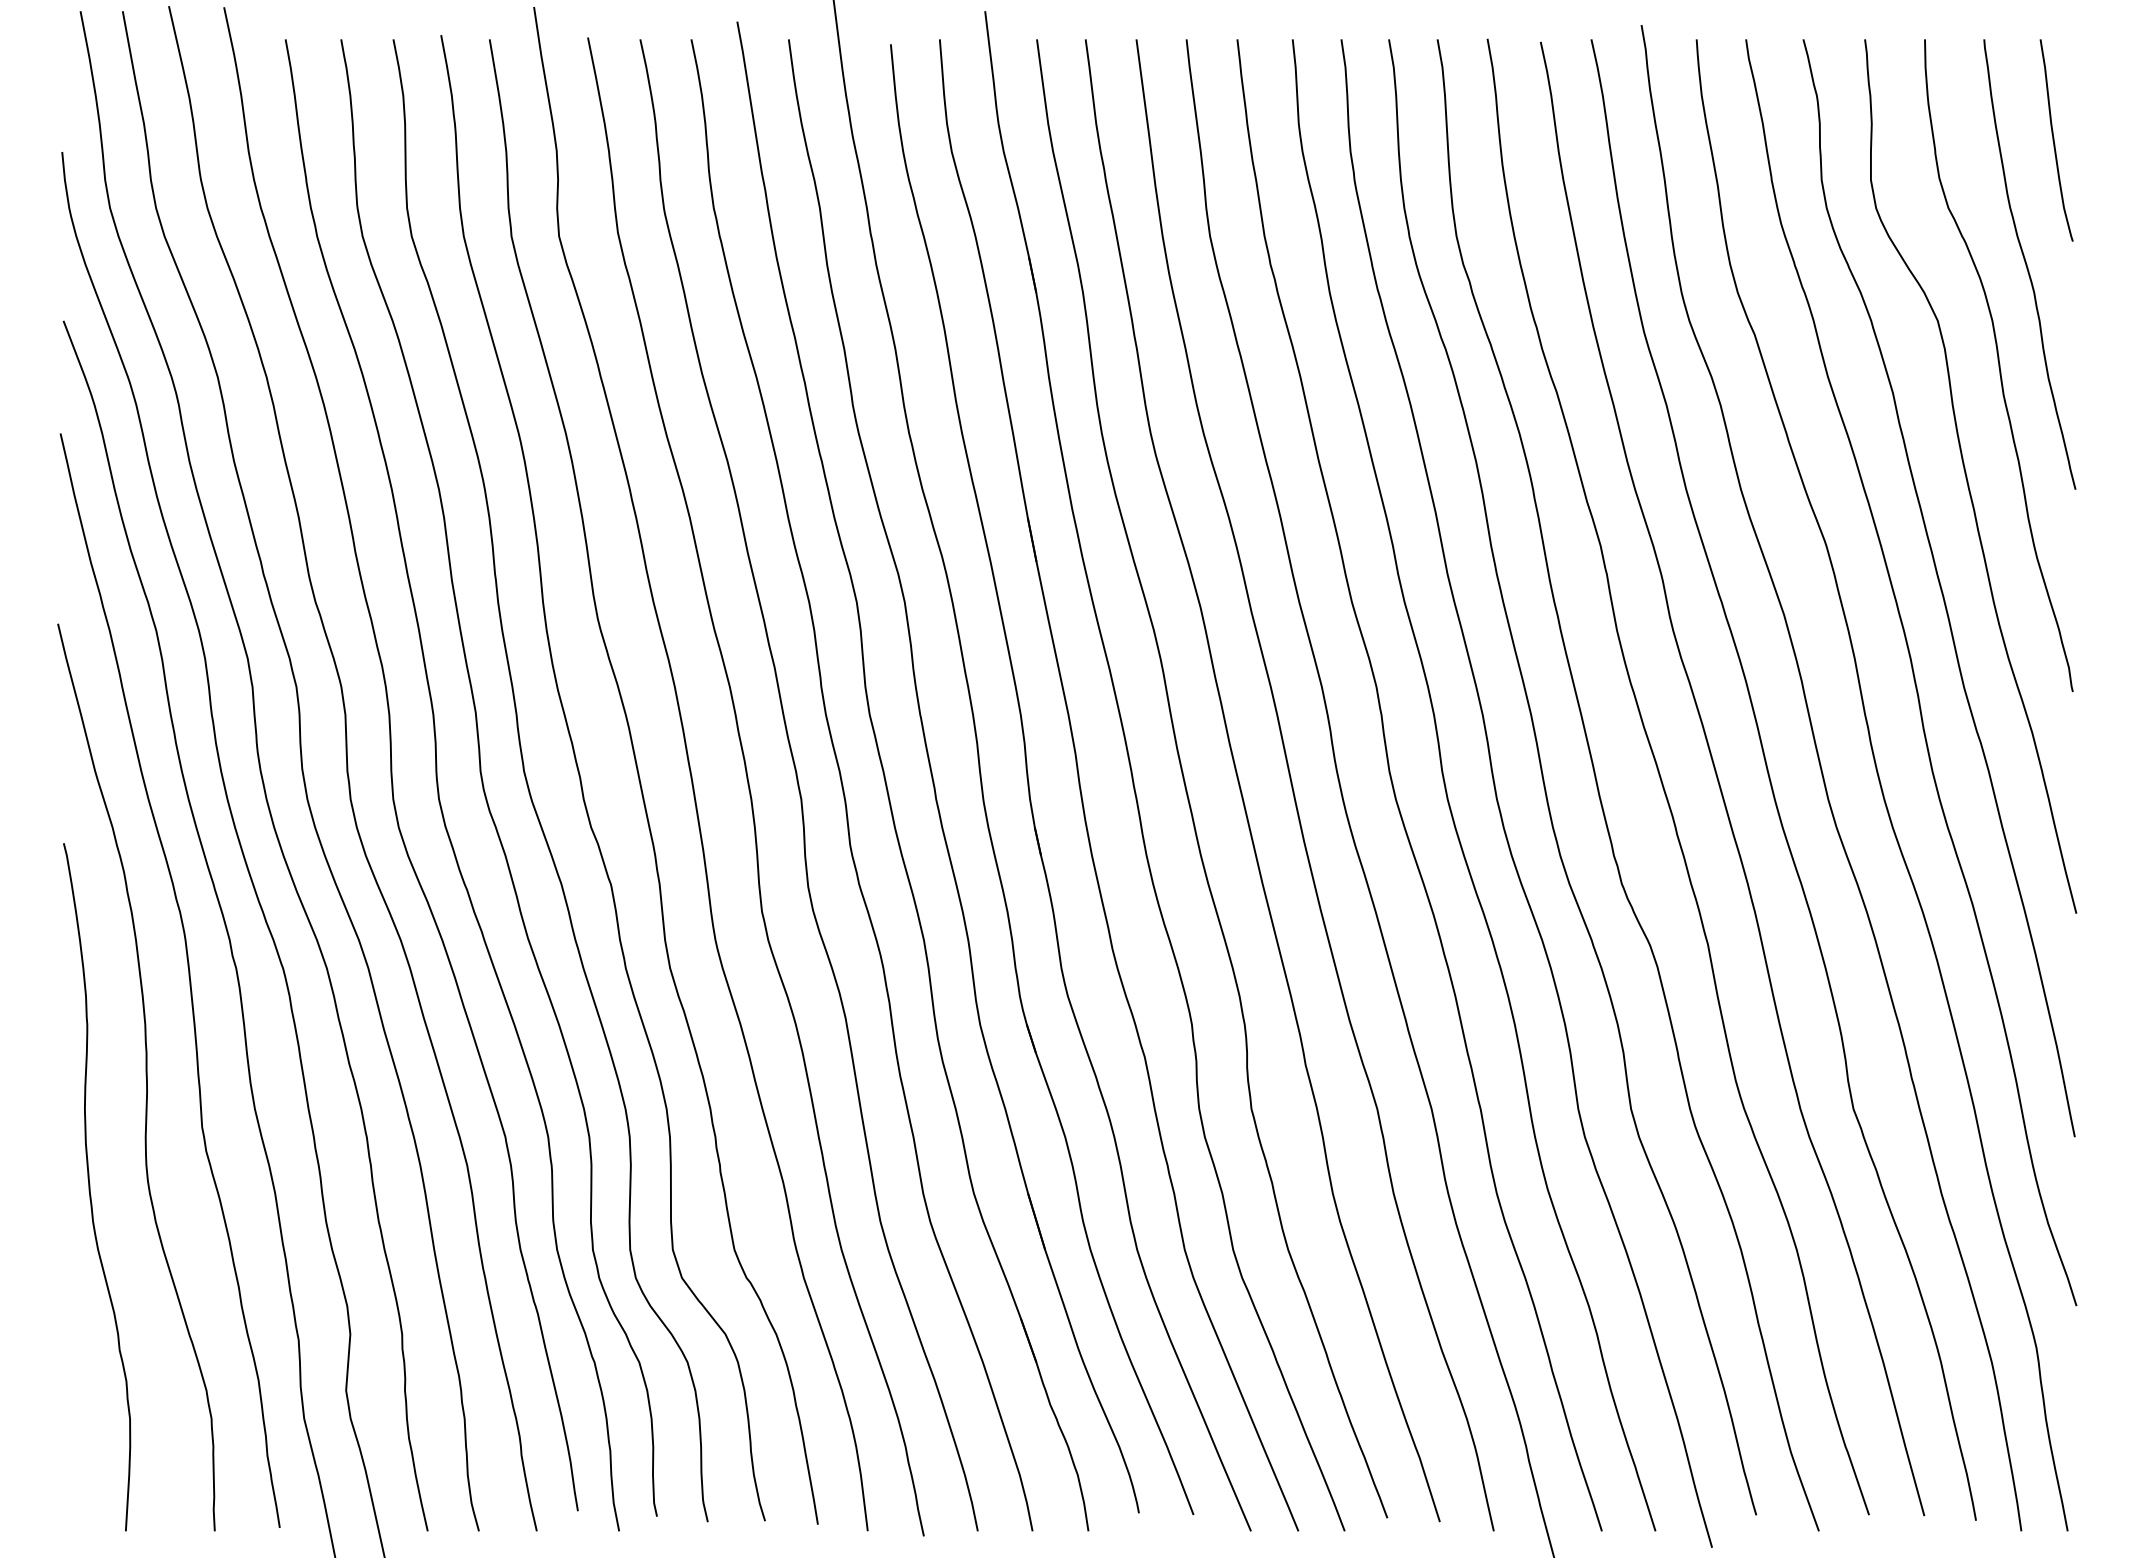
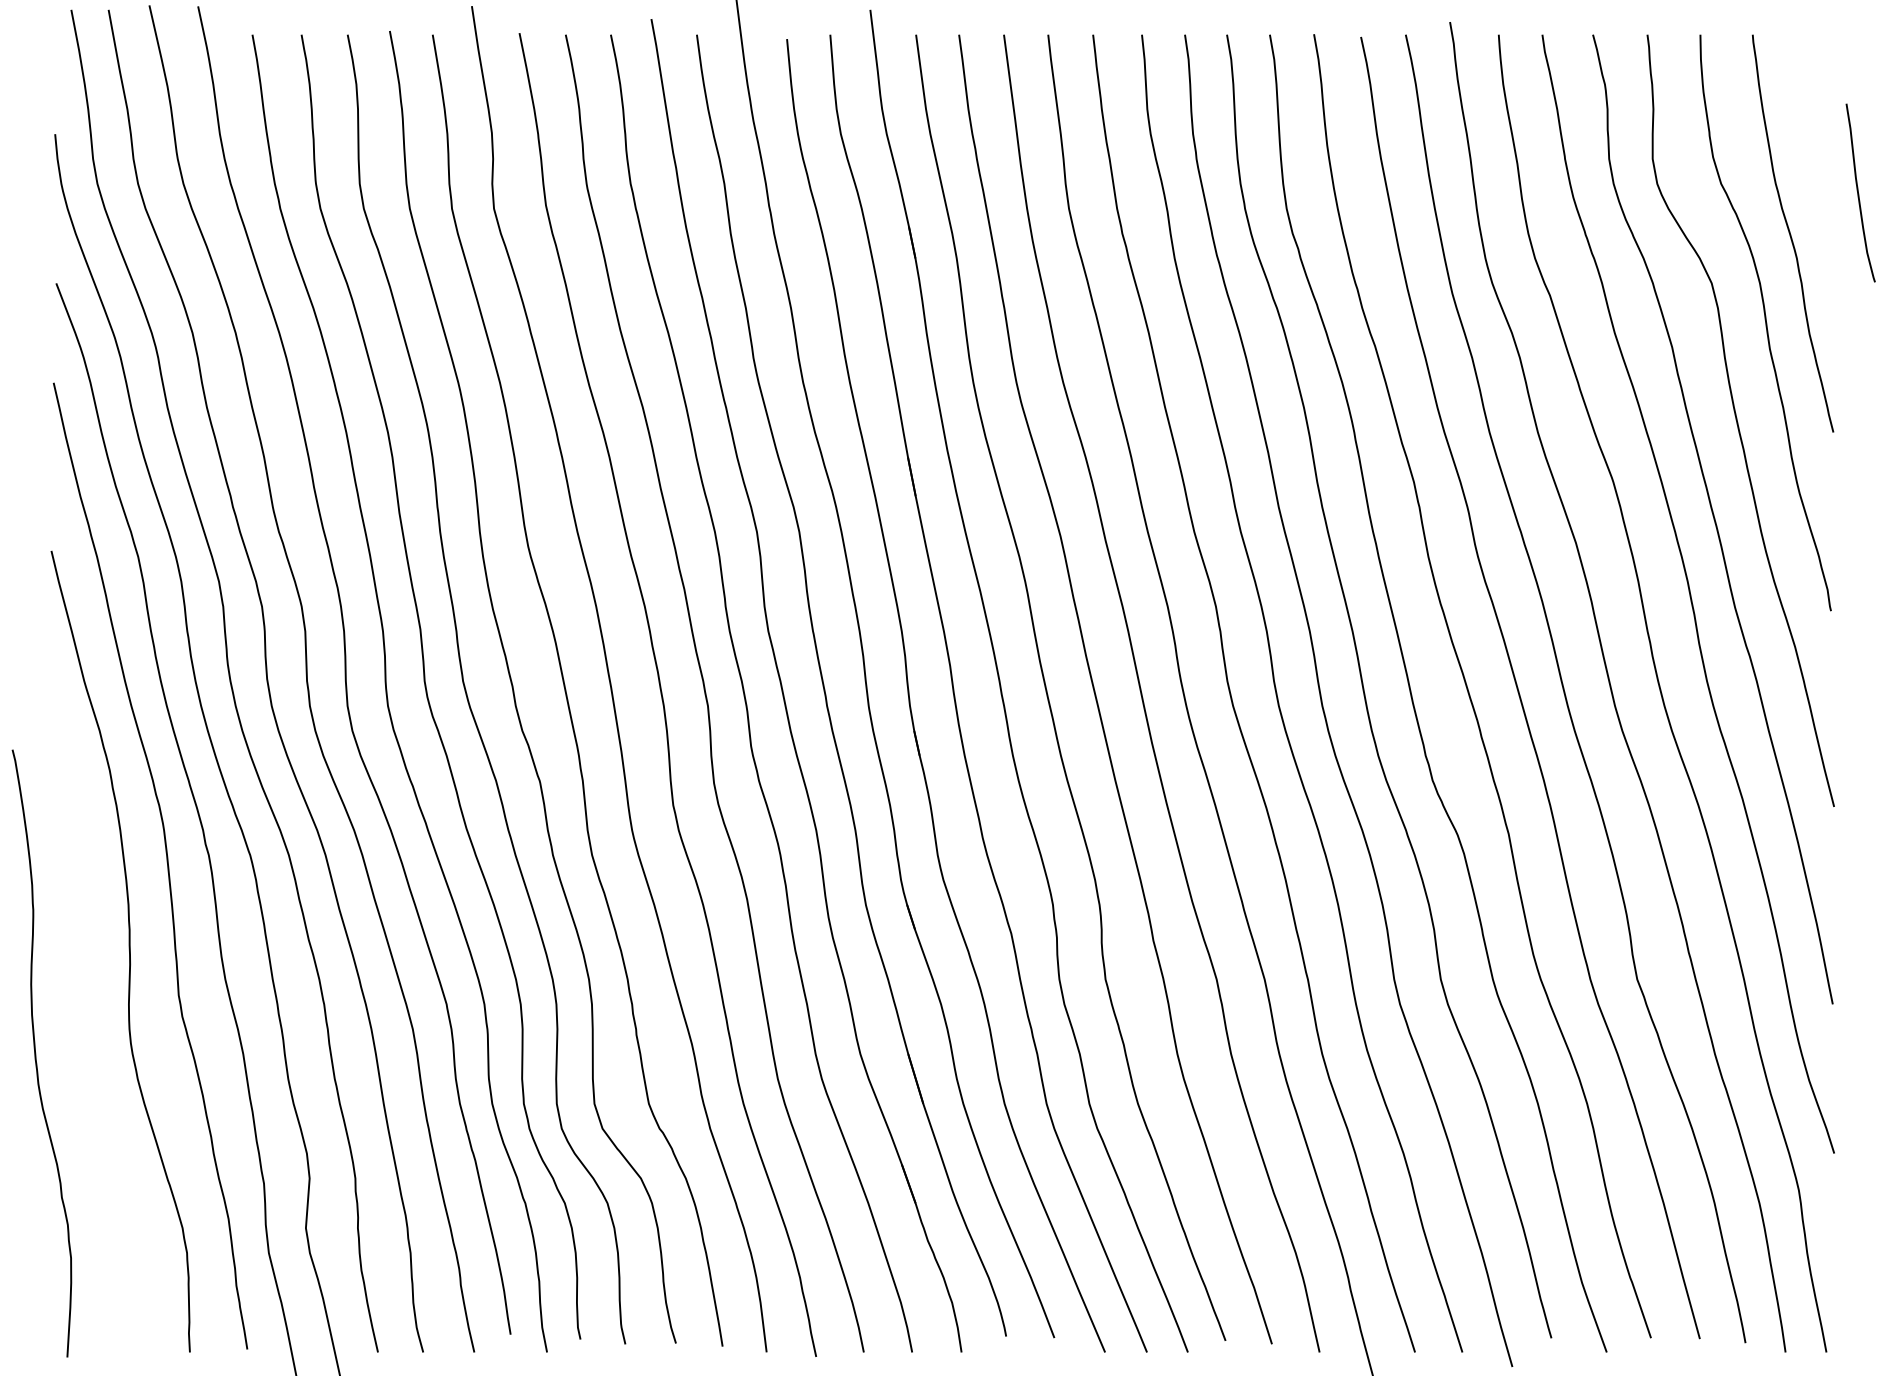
curve: (2055, 141) -> (1859, 193), moved
curve: (90, 1187) -> (36, 1053), moved

